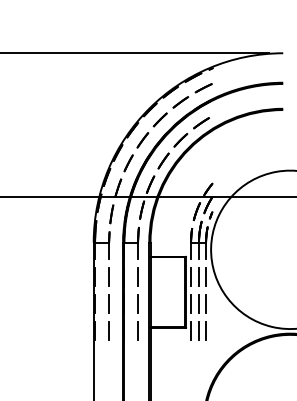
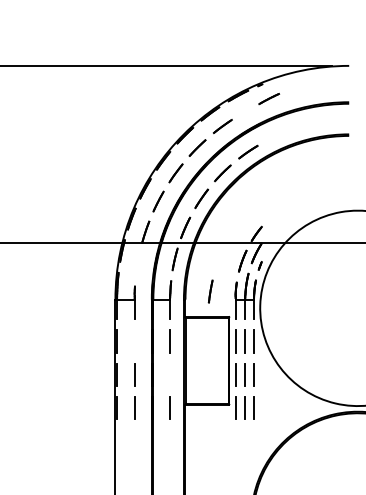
line: (204, 88) -> (269, 99), moved
line: (111, 214) -> (210, 291), moved
line: (109, 276) -> (134, 341), removed
line: (137, 303) -> (169, 374), removed

